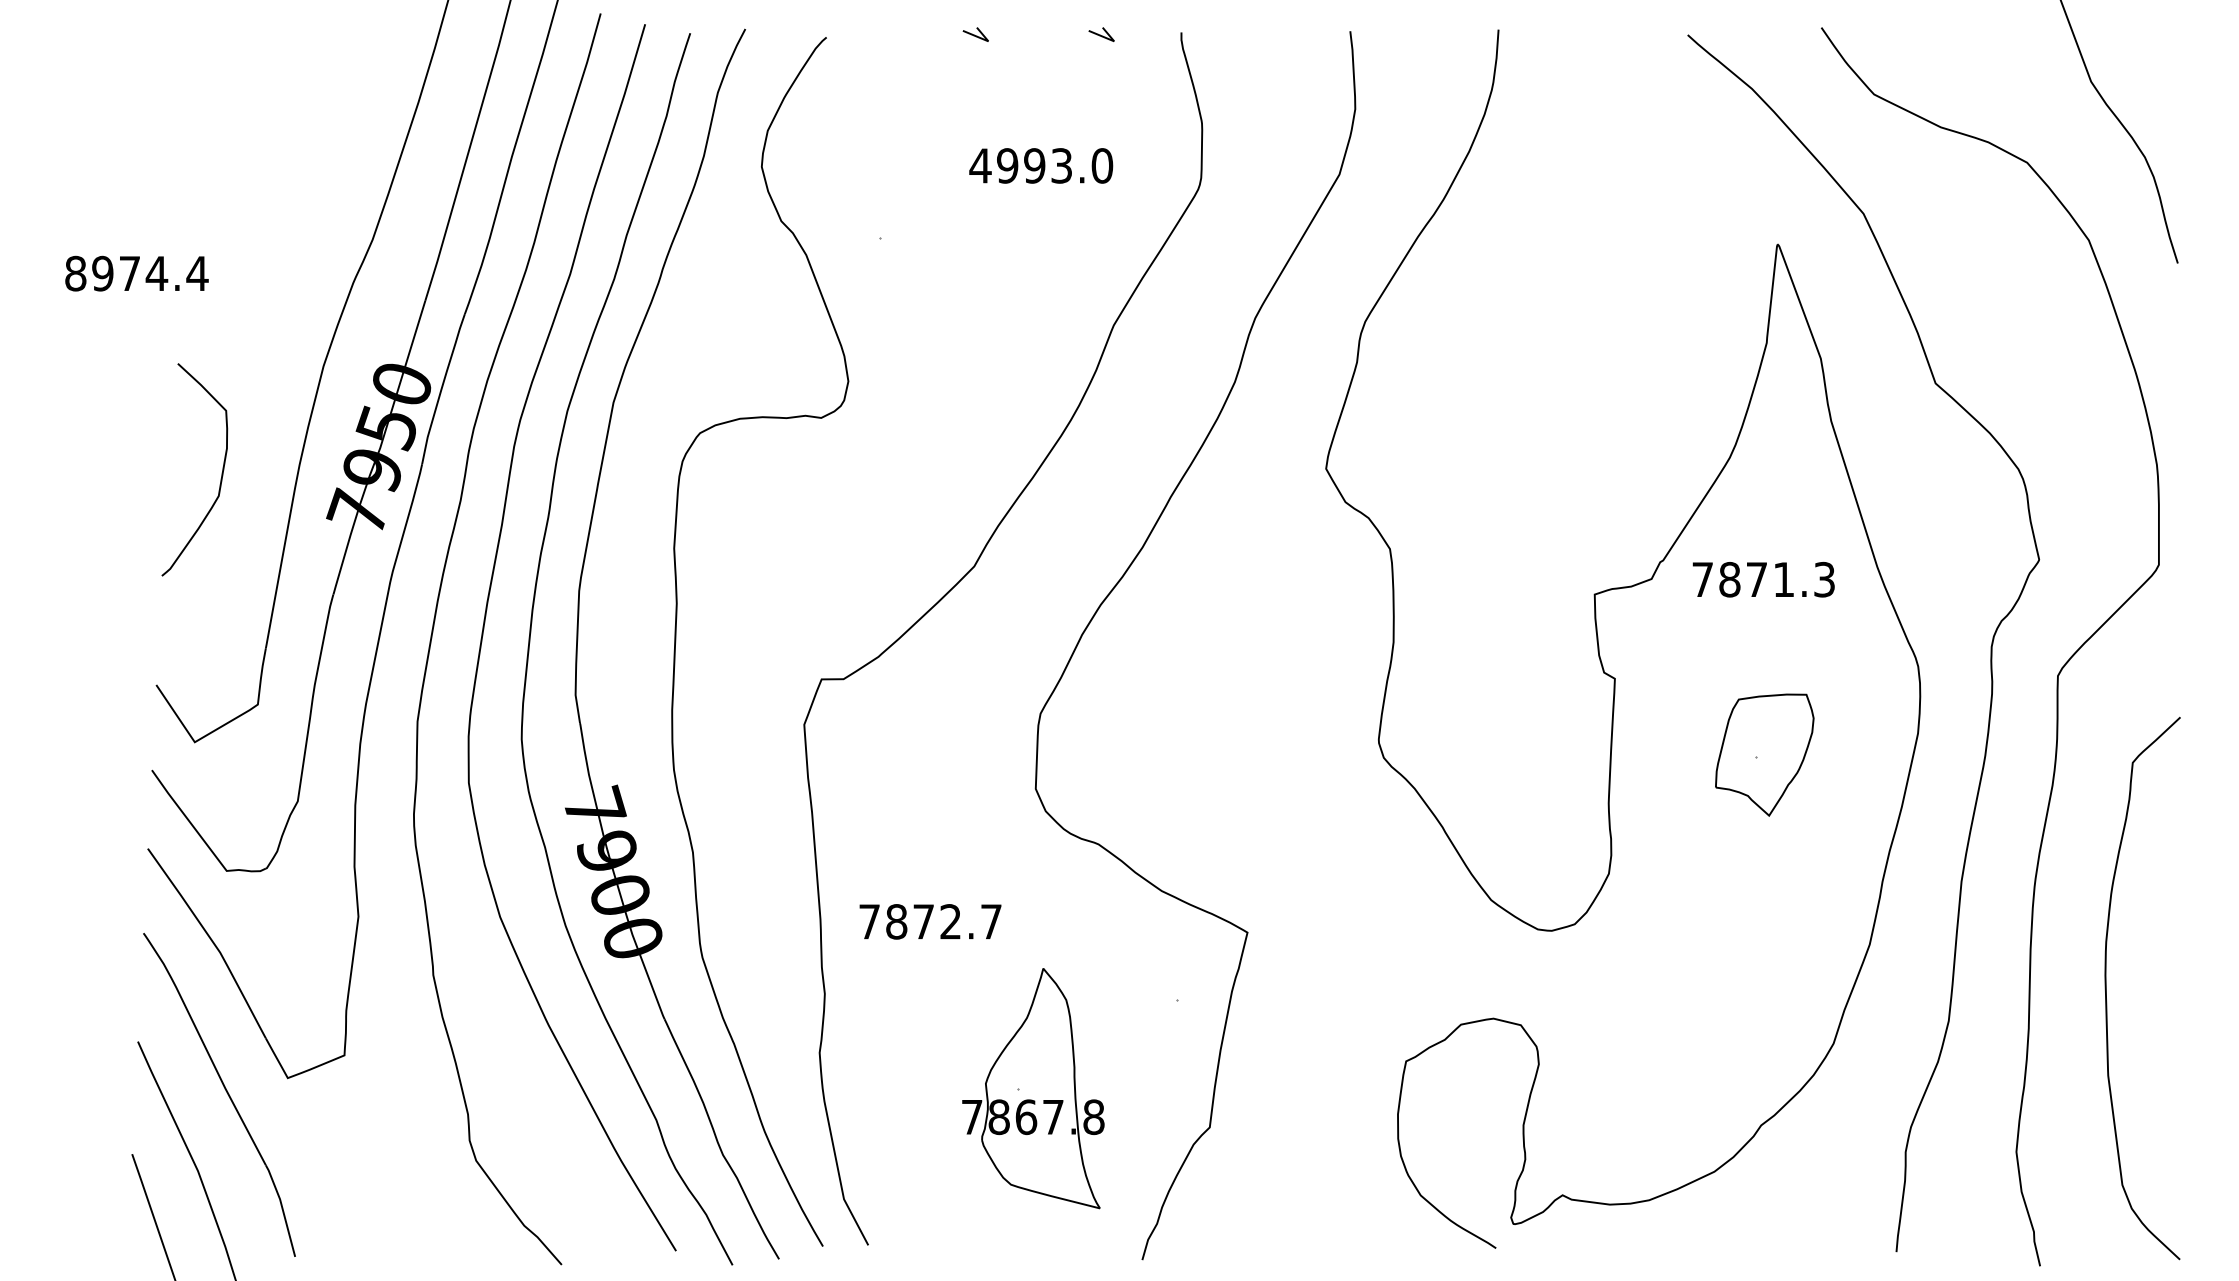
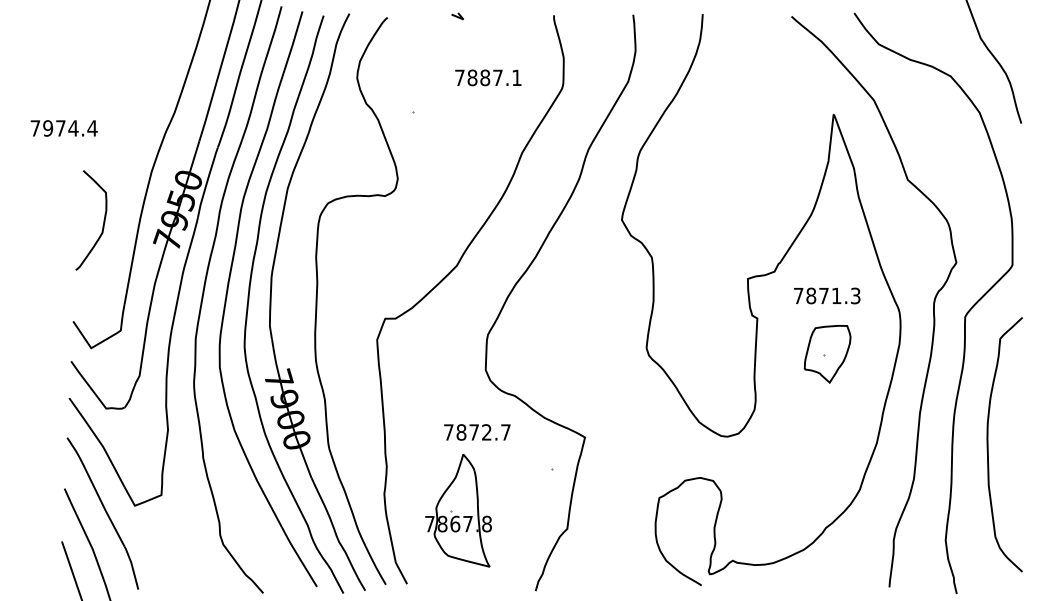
line: (1099, 32) -> (515, 15), removed
text: (1039, 165) -> (487, 77), 4993.0 -> 7887.1
text: (75, 273) -> (35, 128), 8974.4 -> 7974.4
text: (1764, 578) -> (827, 295), moved
text: (930, 921) -> (477, 432), moved
curve: (2107, 988) -> (988, 444), moved
part: (1033, 1088) -> (458, 510), moved

